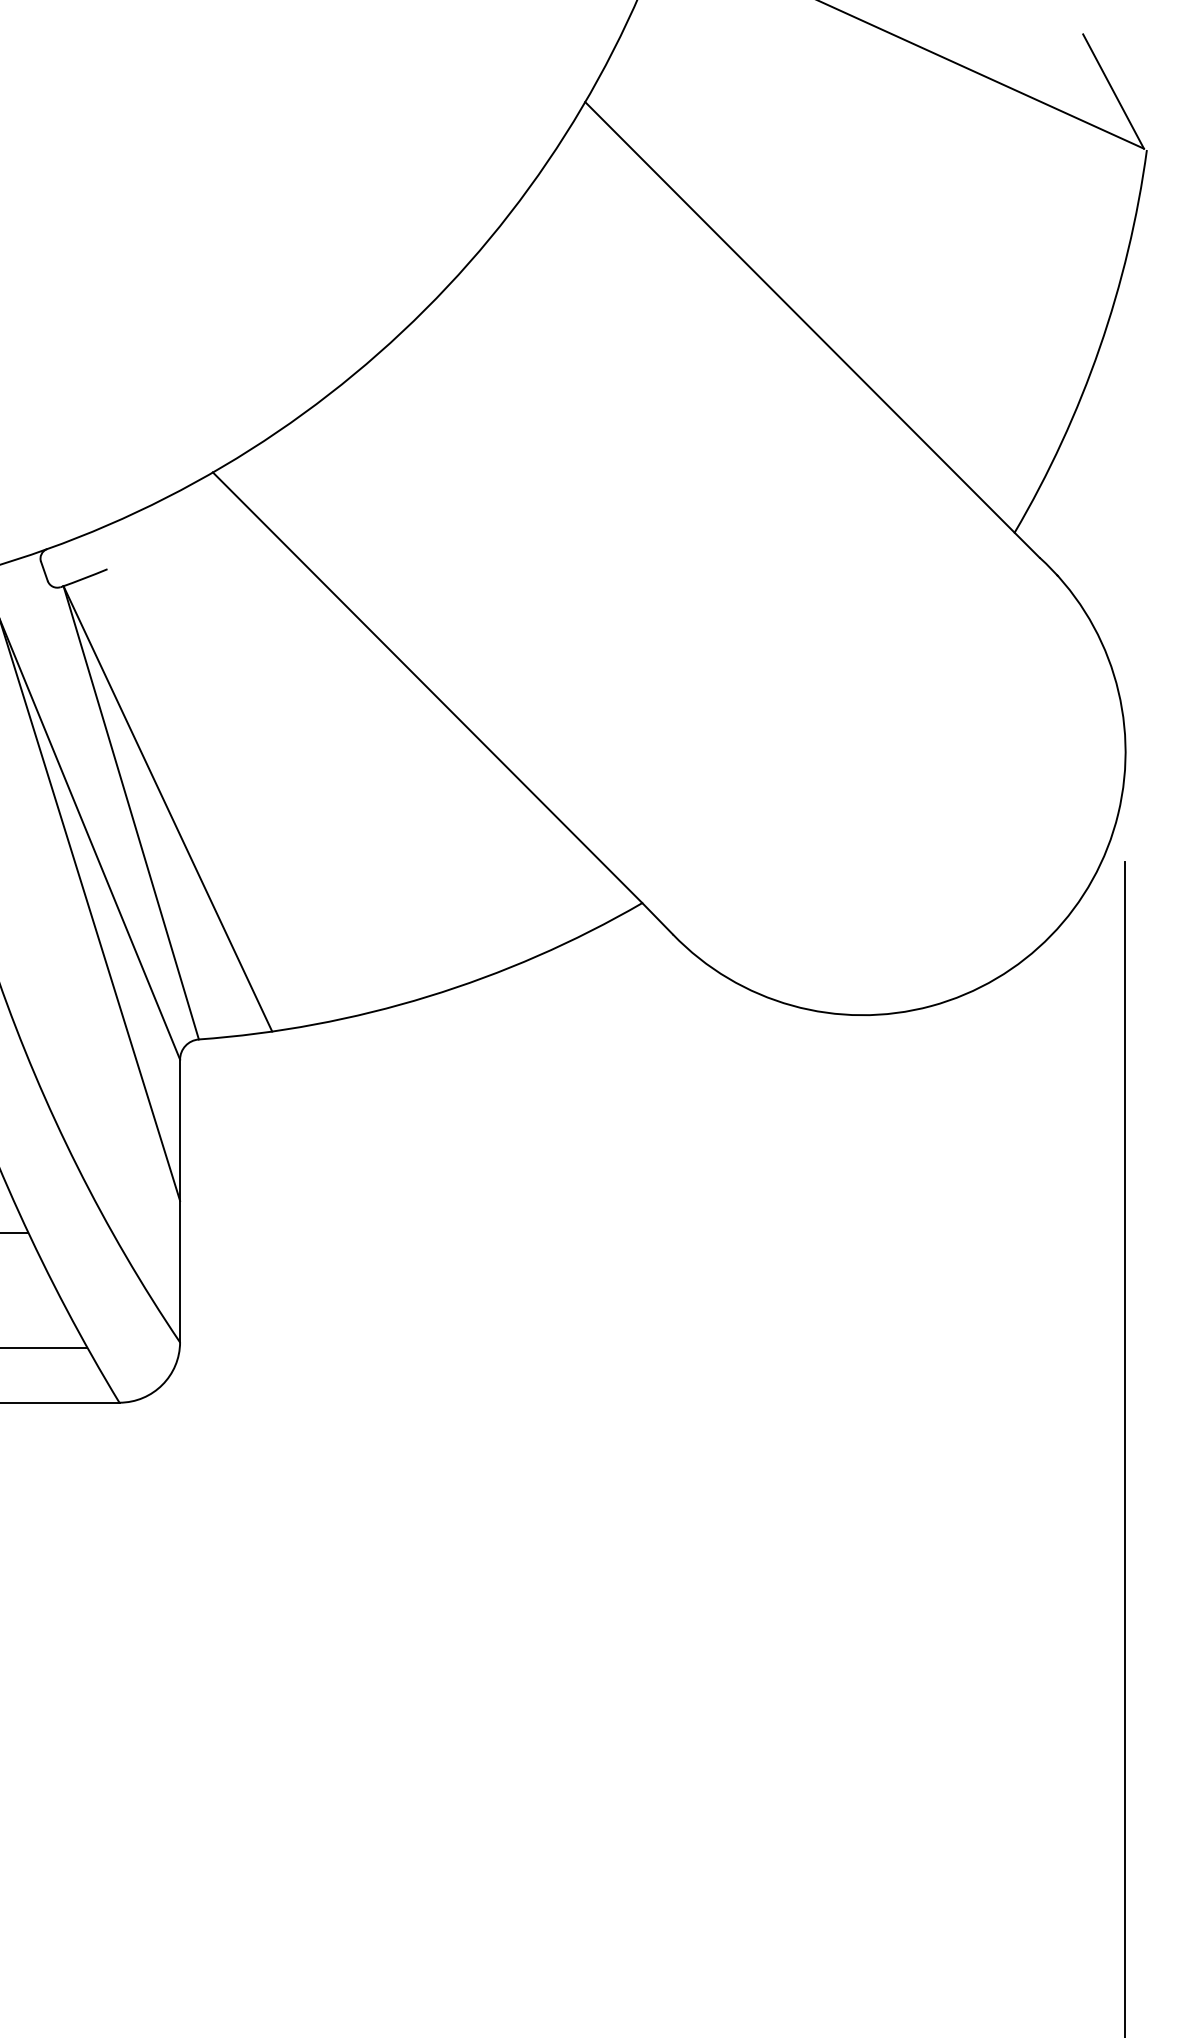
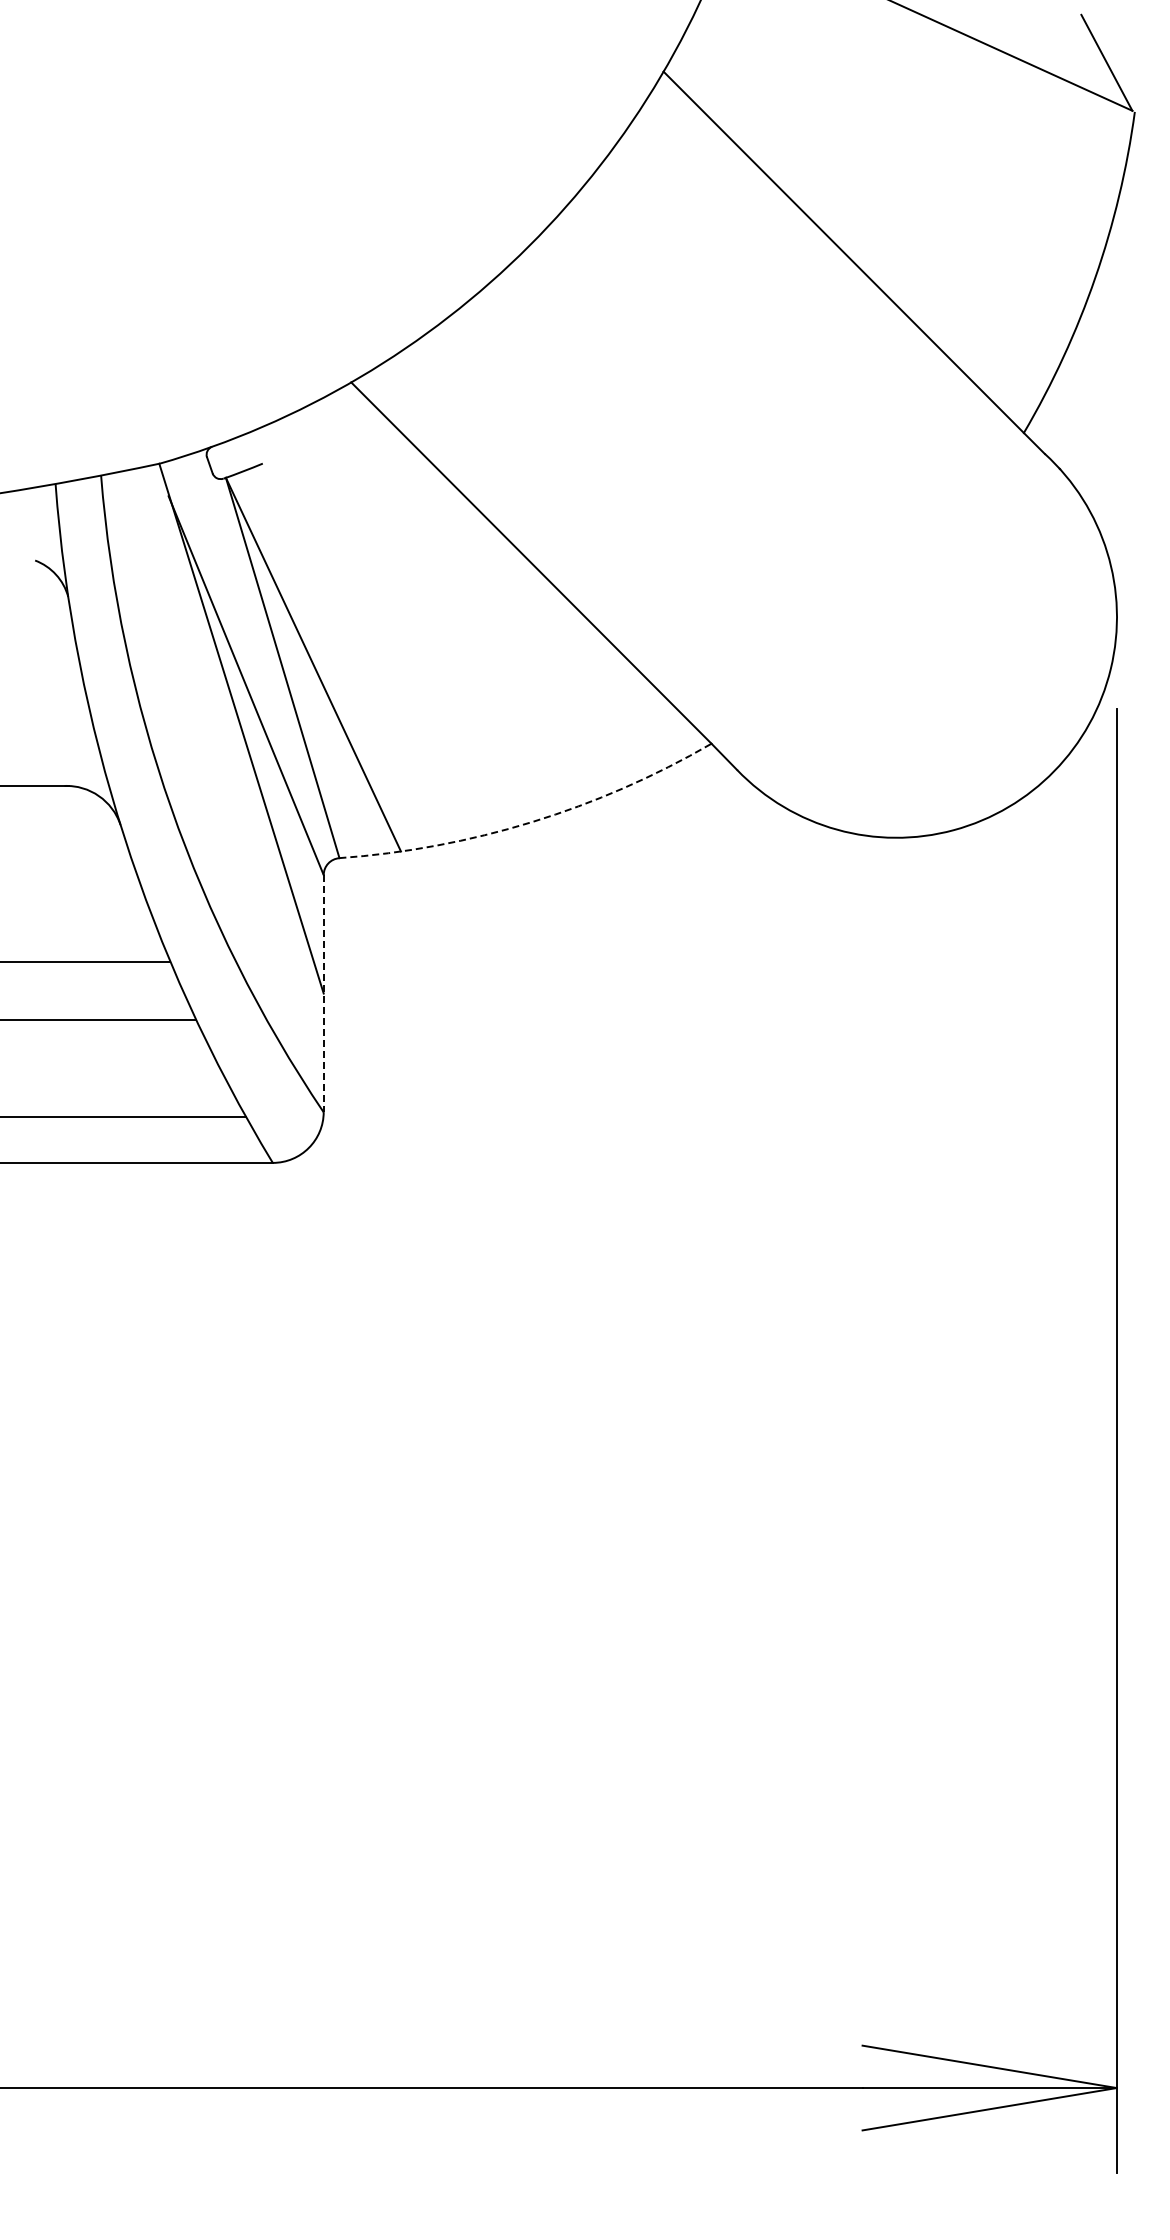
arc: (427, 996) -> (531, 822), solid -> dashed
line: (179, 1201) -> (323, 994), solid -> dashed

